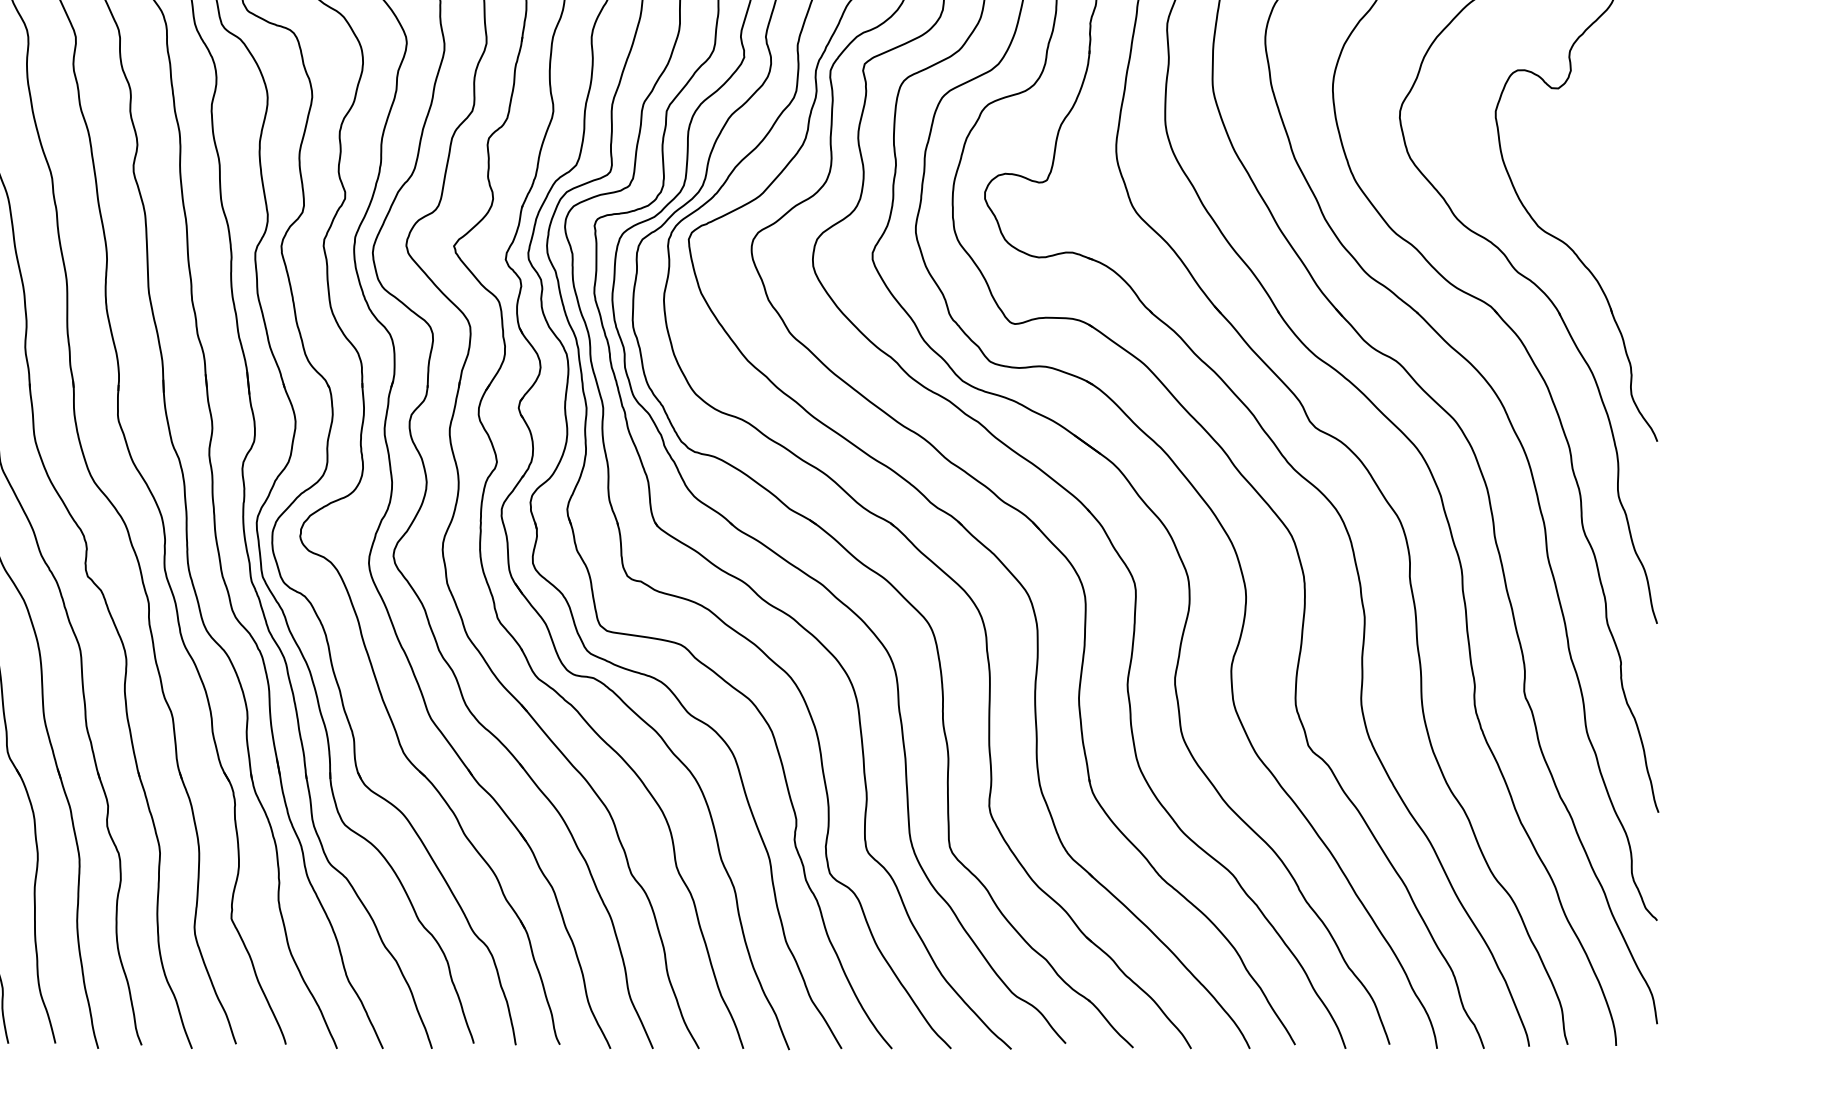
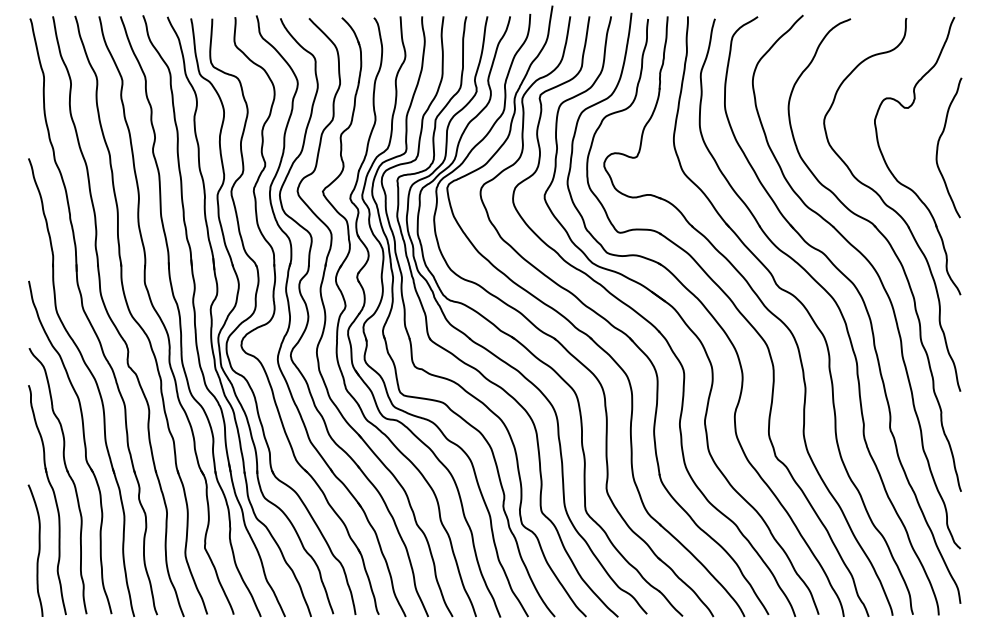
curve: (1615, 163) -> (938, 147), added

